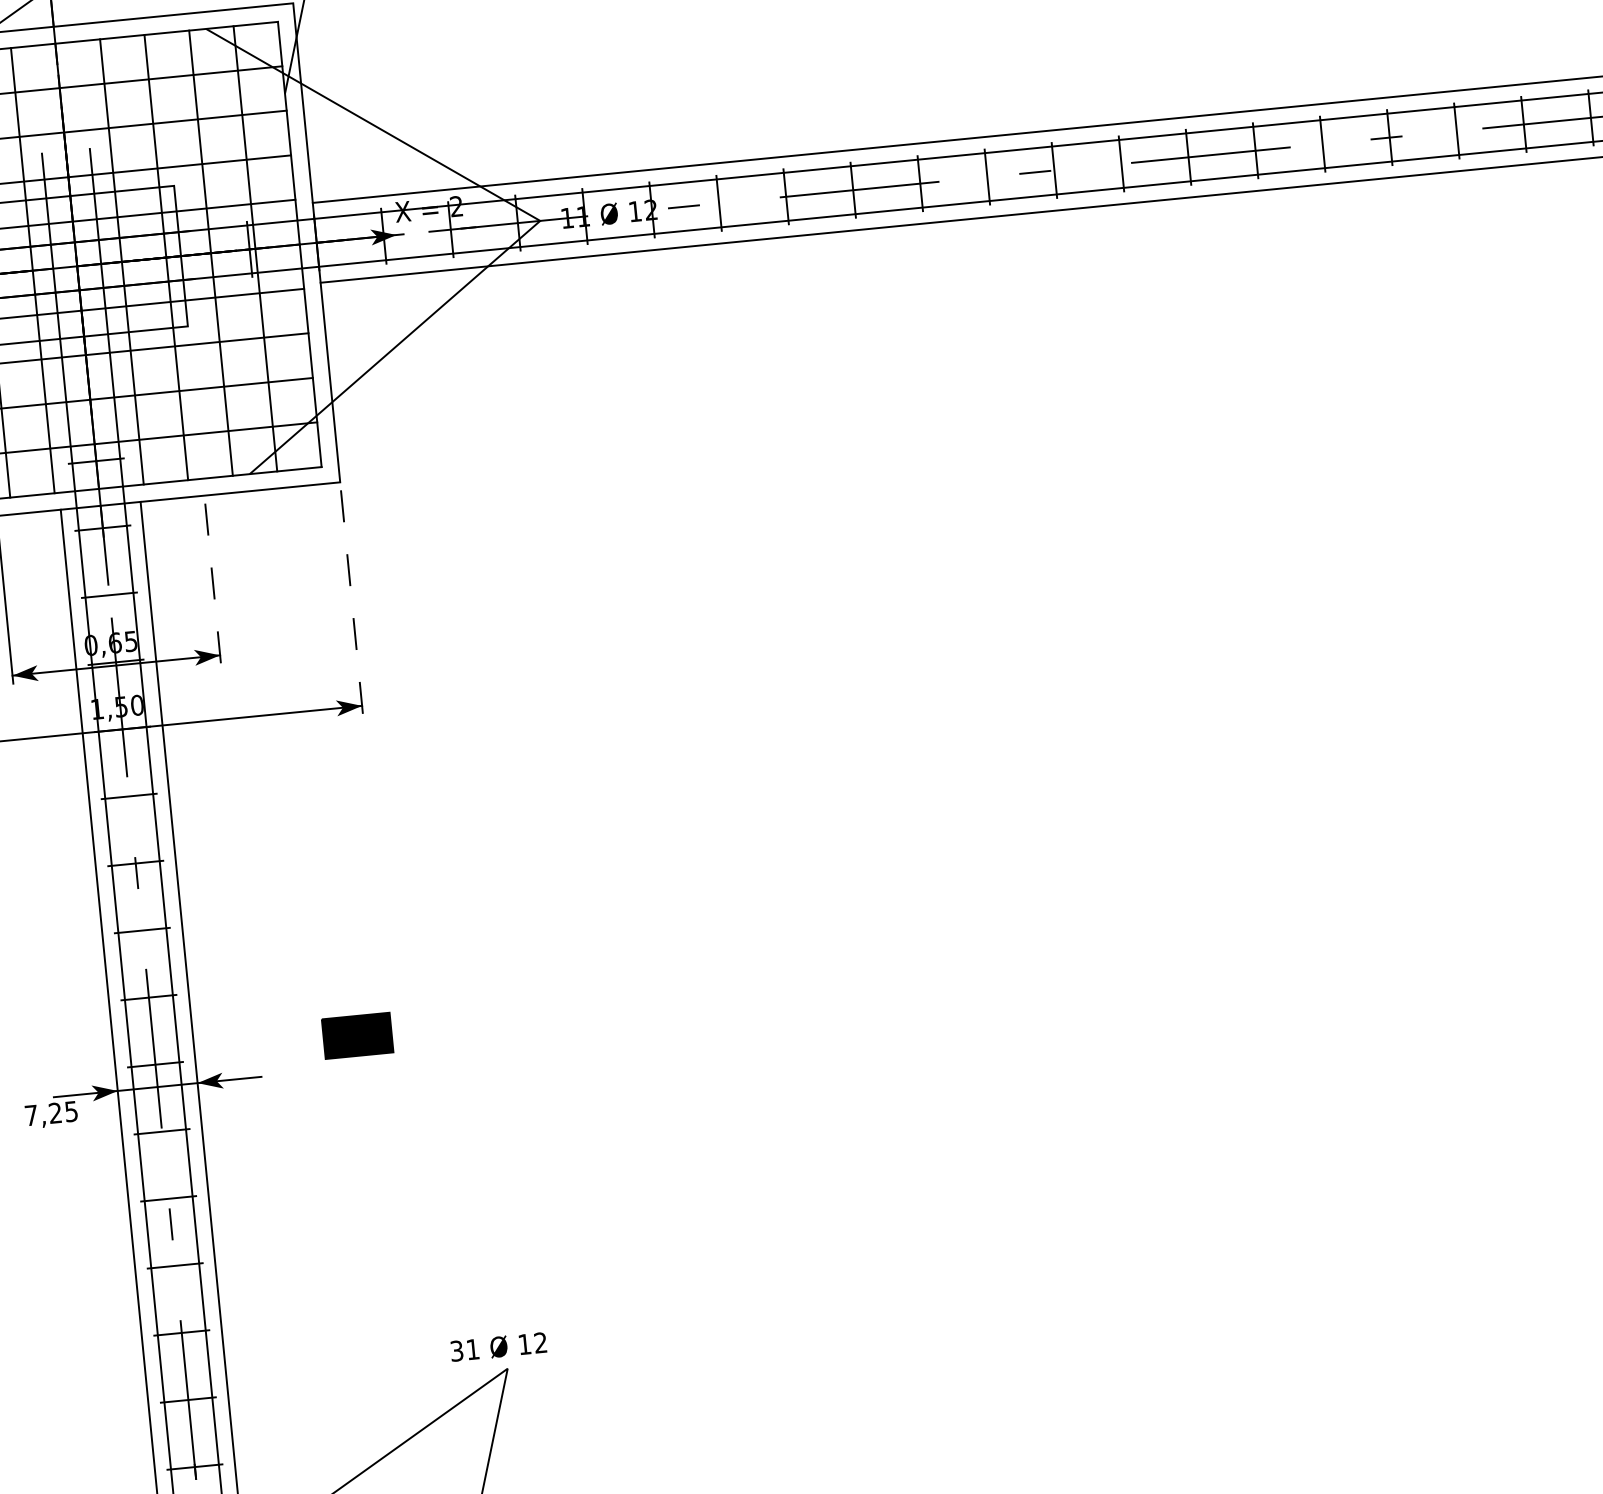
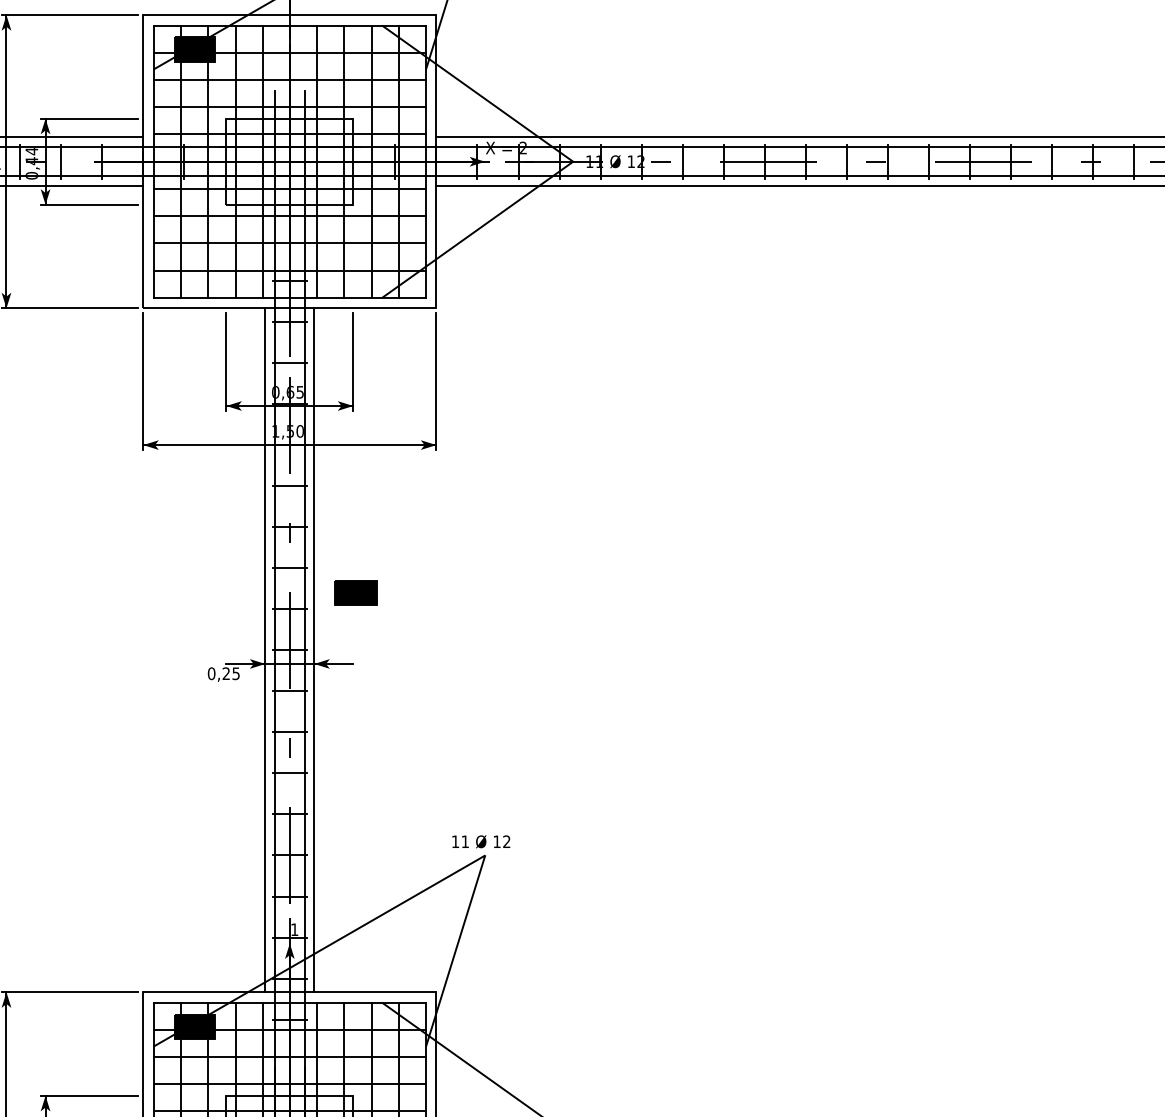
line: (213, 584) -> (353, 362), dashed -> solid
line: (352, 603) -> (436, 382), dashed -> solid
part: (356, 1035) -> (355, 592), moved
text: (31, 1115) -> (211, 673), 7,25 -> 0,25
text: (456, 1350) -> (455, 841), 31 -> 11

